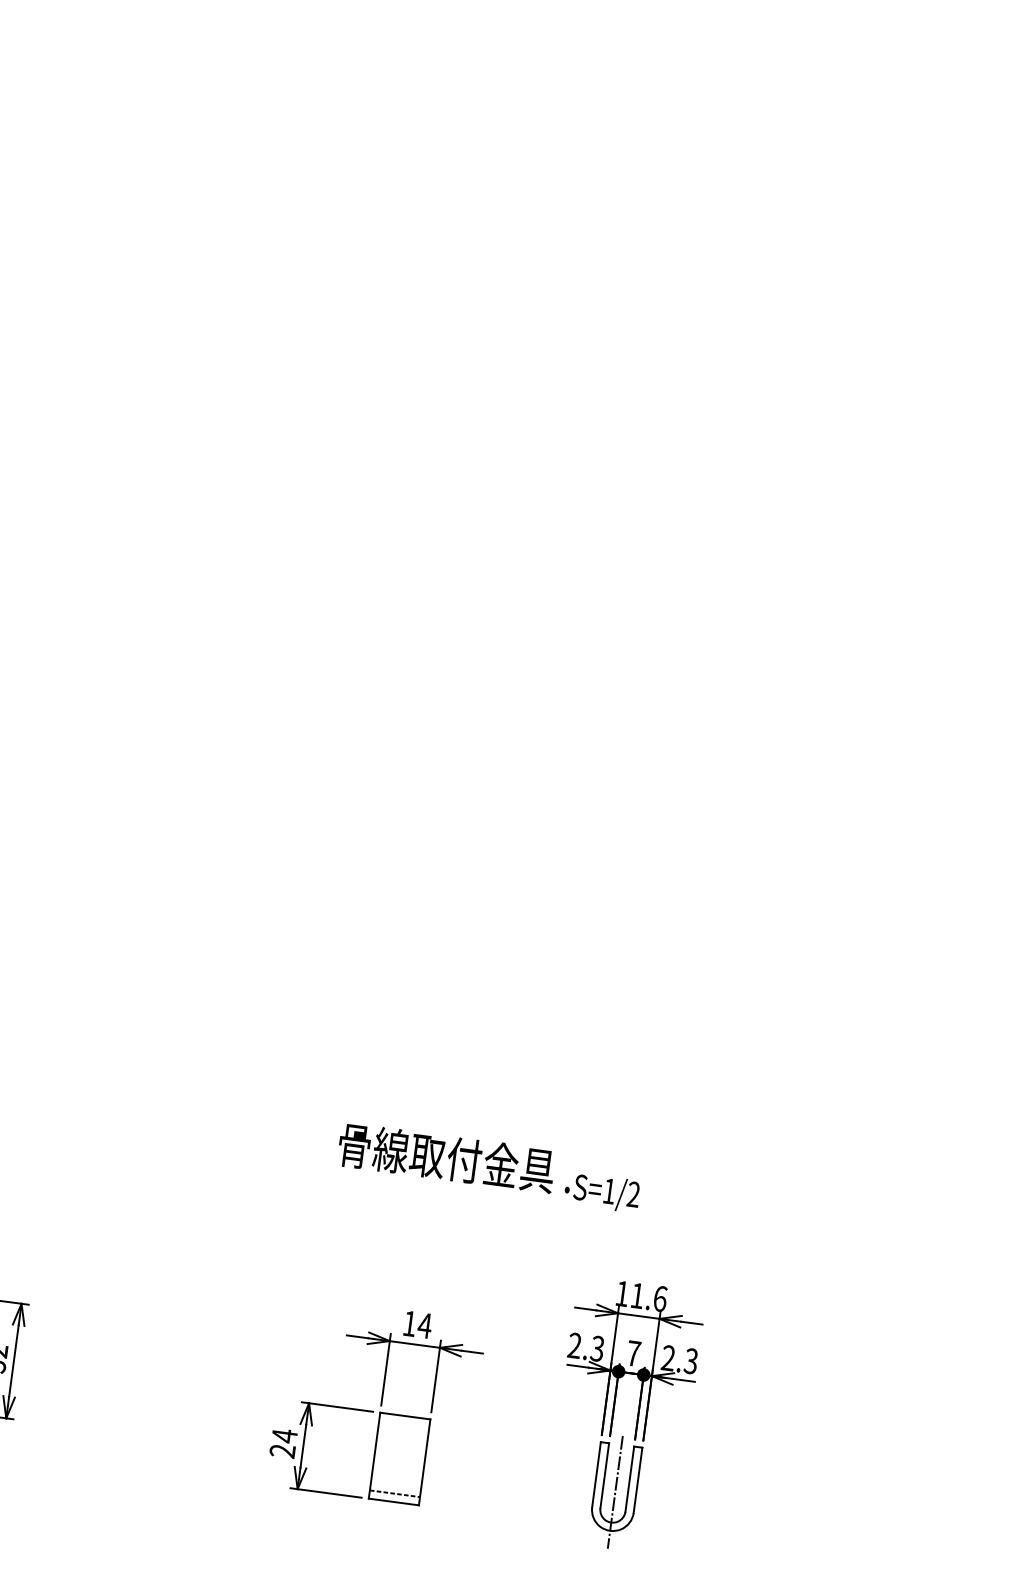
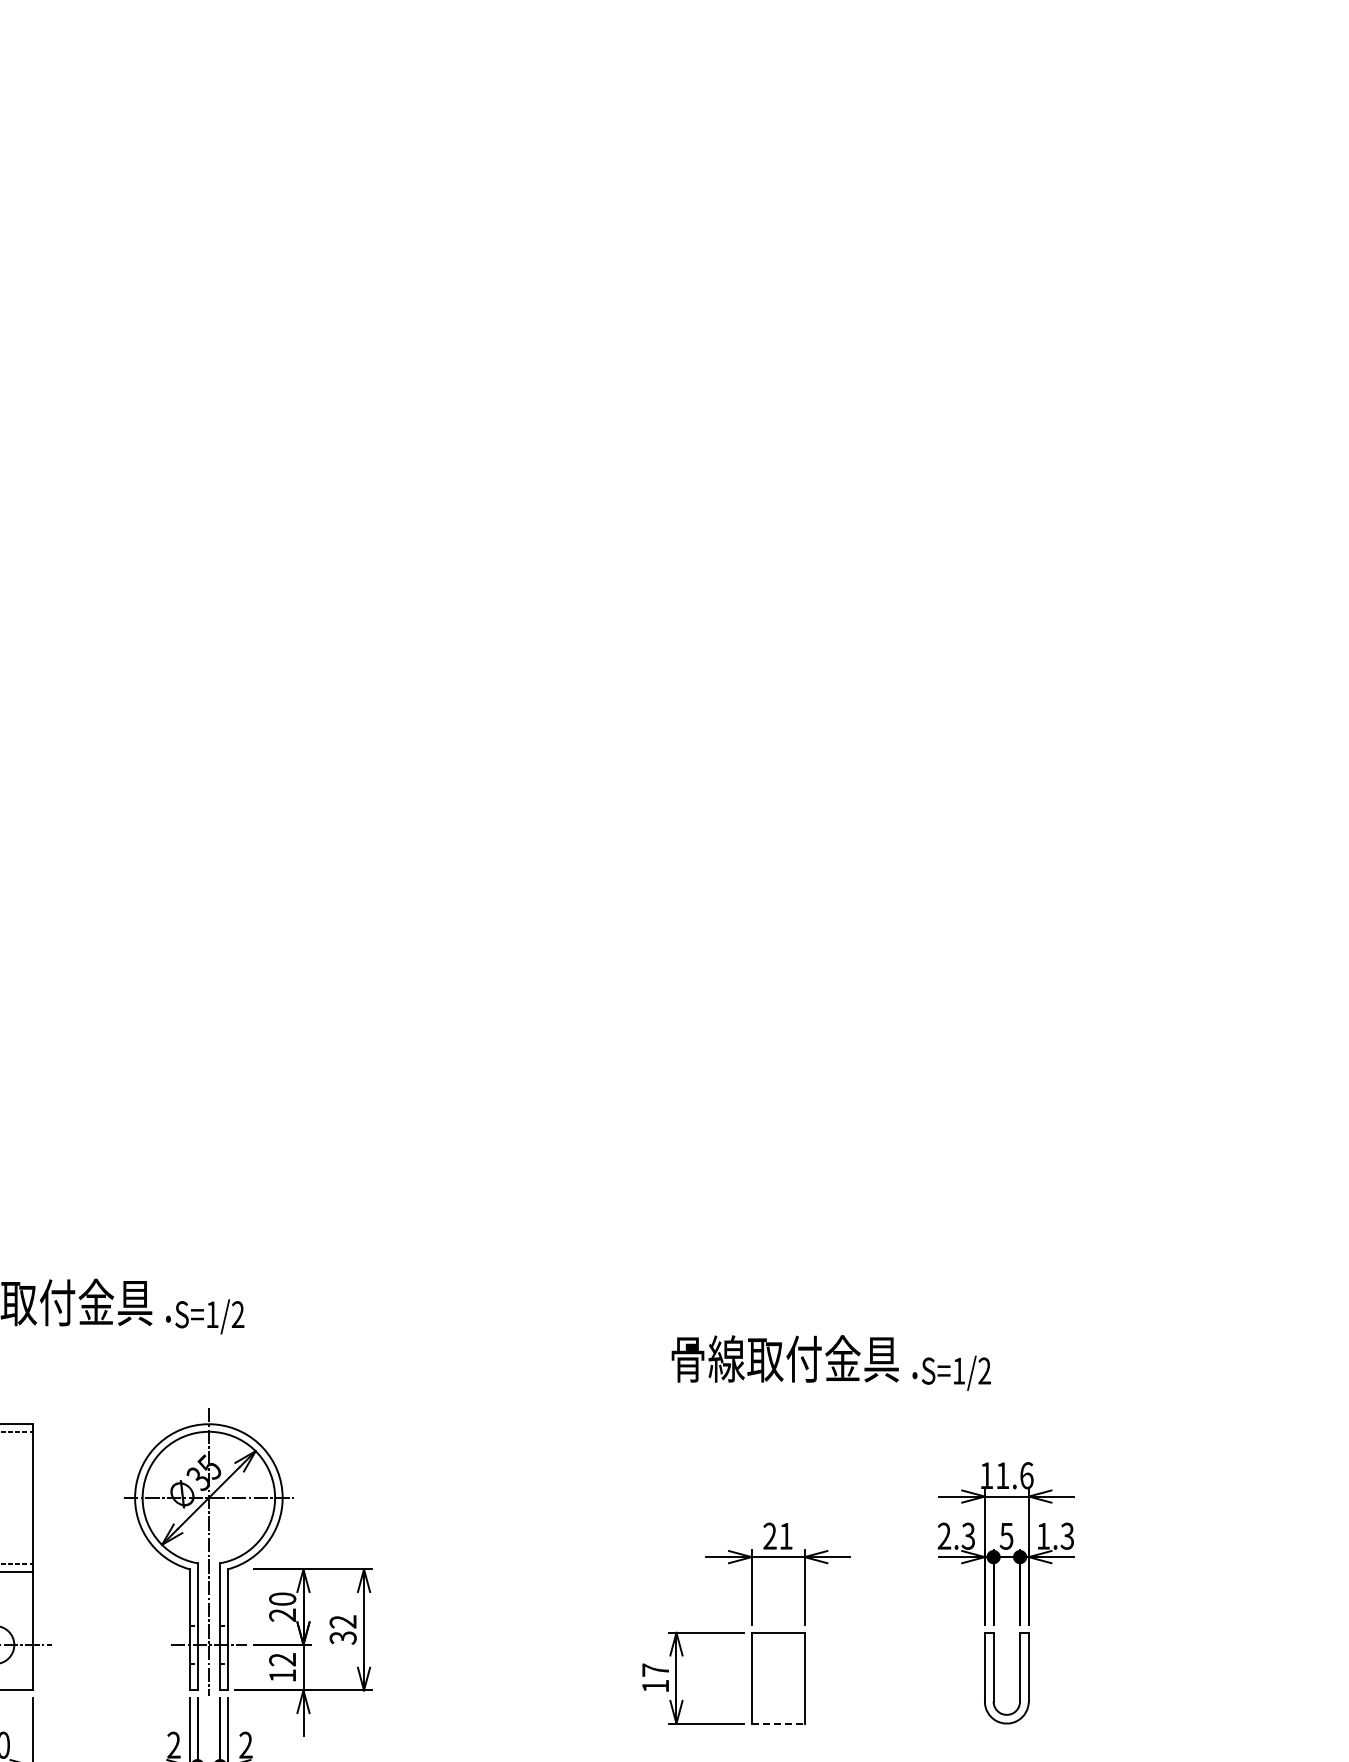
text: (417, 1324) -> (778, 1535), 14 -> 21
text: (633, 1353) -> (1006, 1536), 7 -> 5
text: (668, 1357) -> (1043, 1535), 2.3 -> 1.3
text: (283, 1442) -> (655, 1677), 24 -> 17
line: (615, 1491) -> (1006, 1682), removed
line: (394, 1493) -> (777, 1714), removed
line: (394, 1501) -> (778, 1723), solid -> dashed

